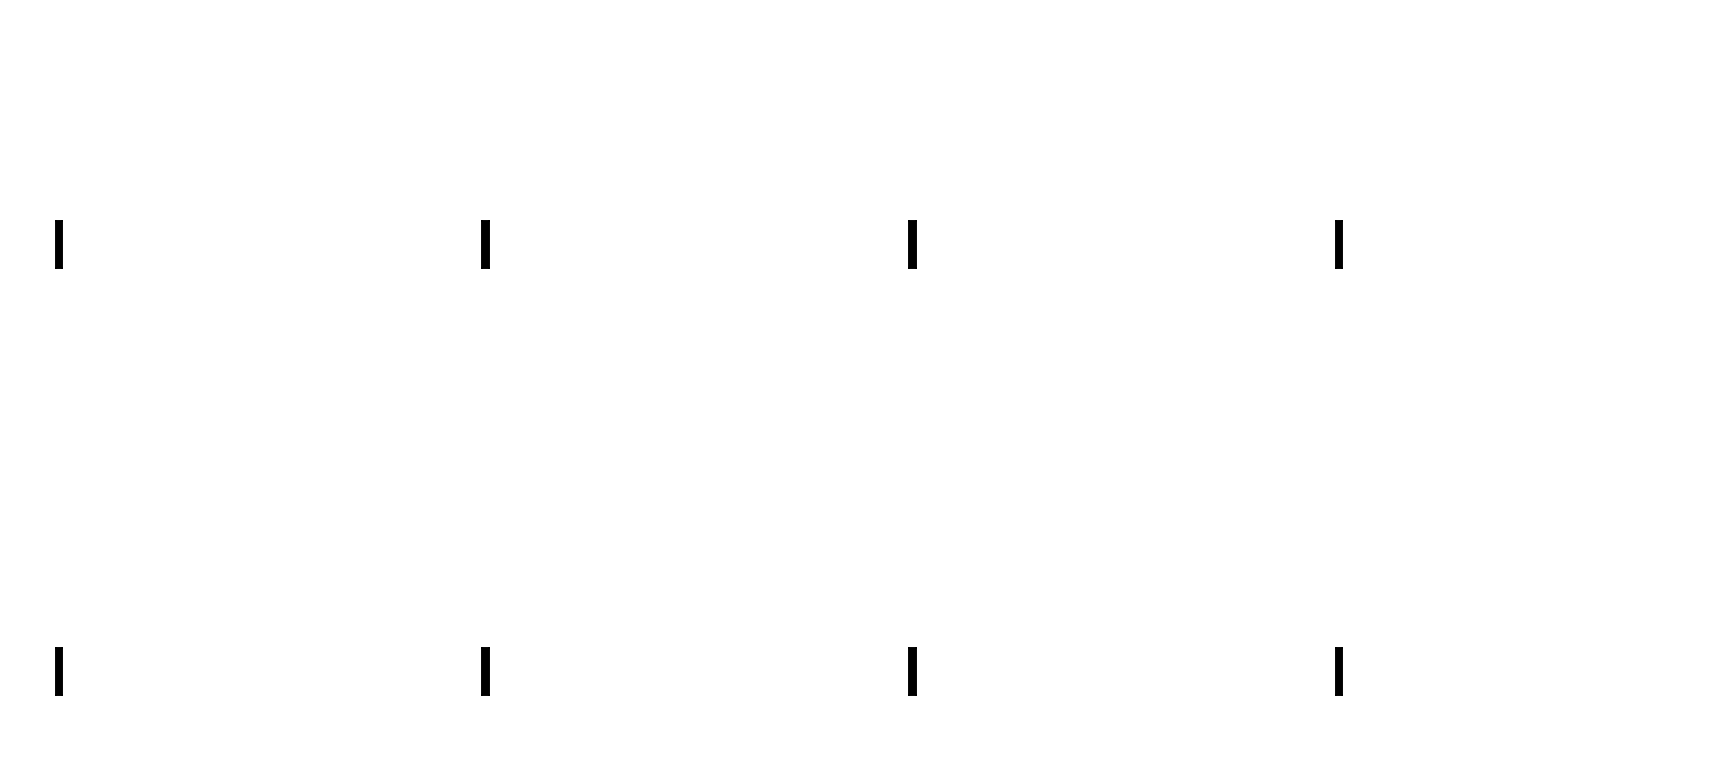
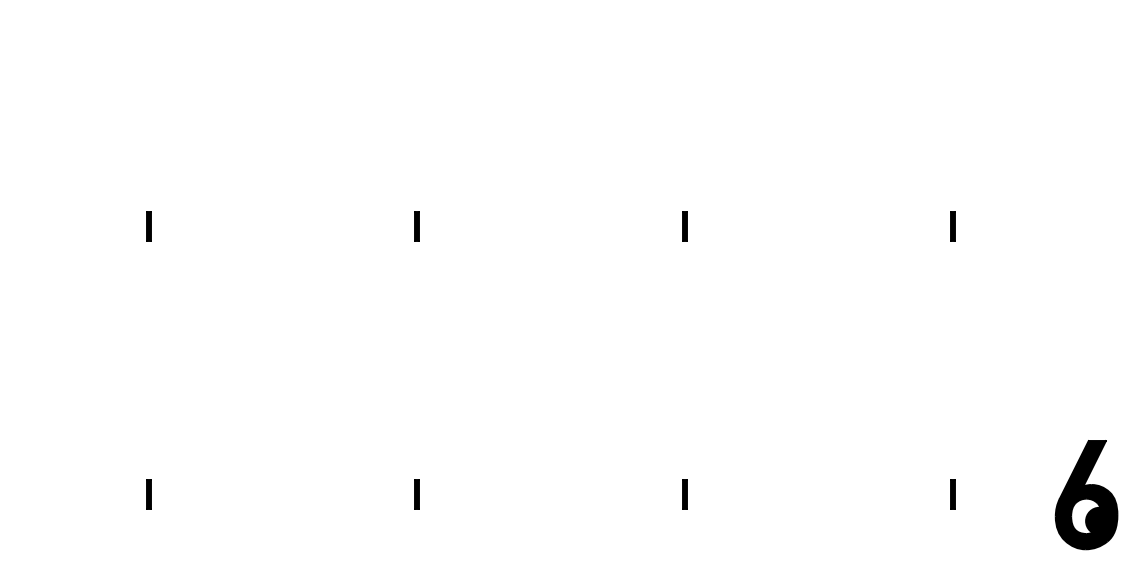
part: (1552, 673) -> (1086, 495), added

